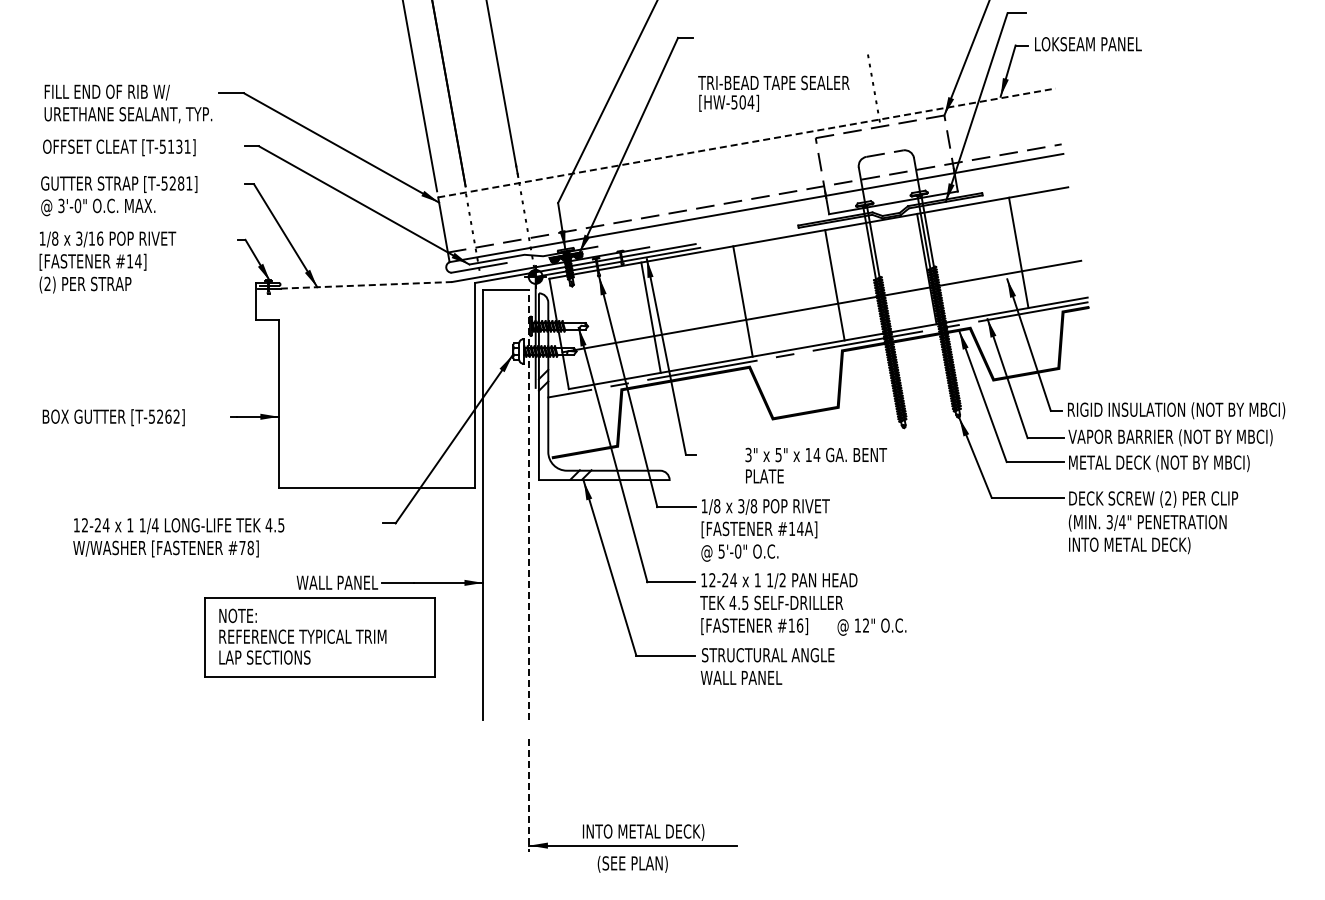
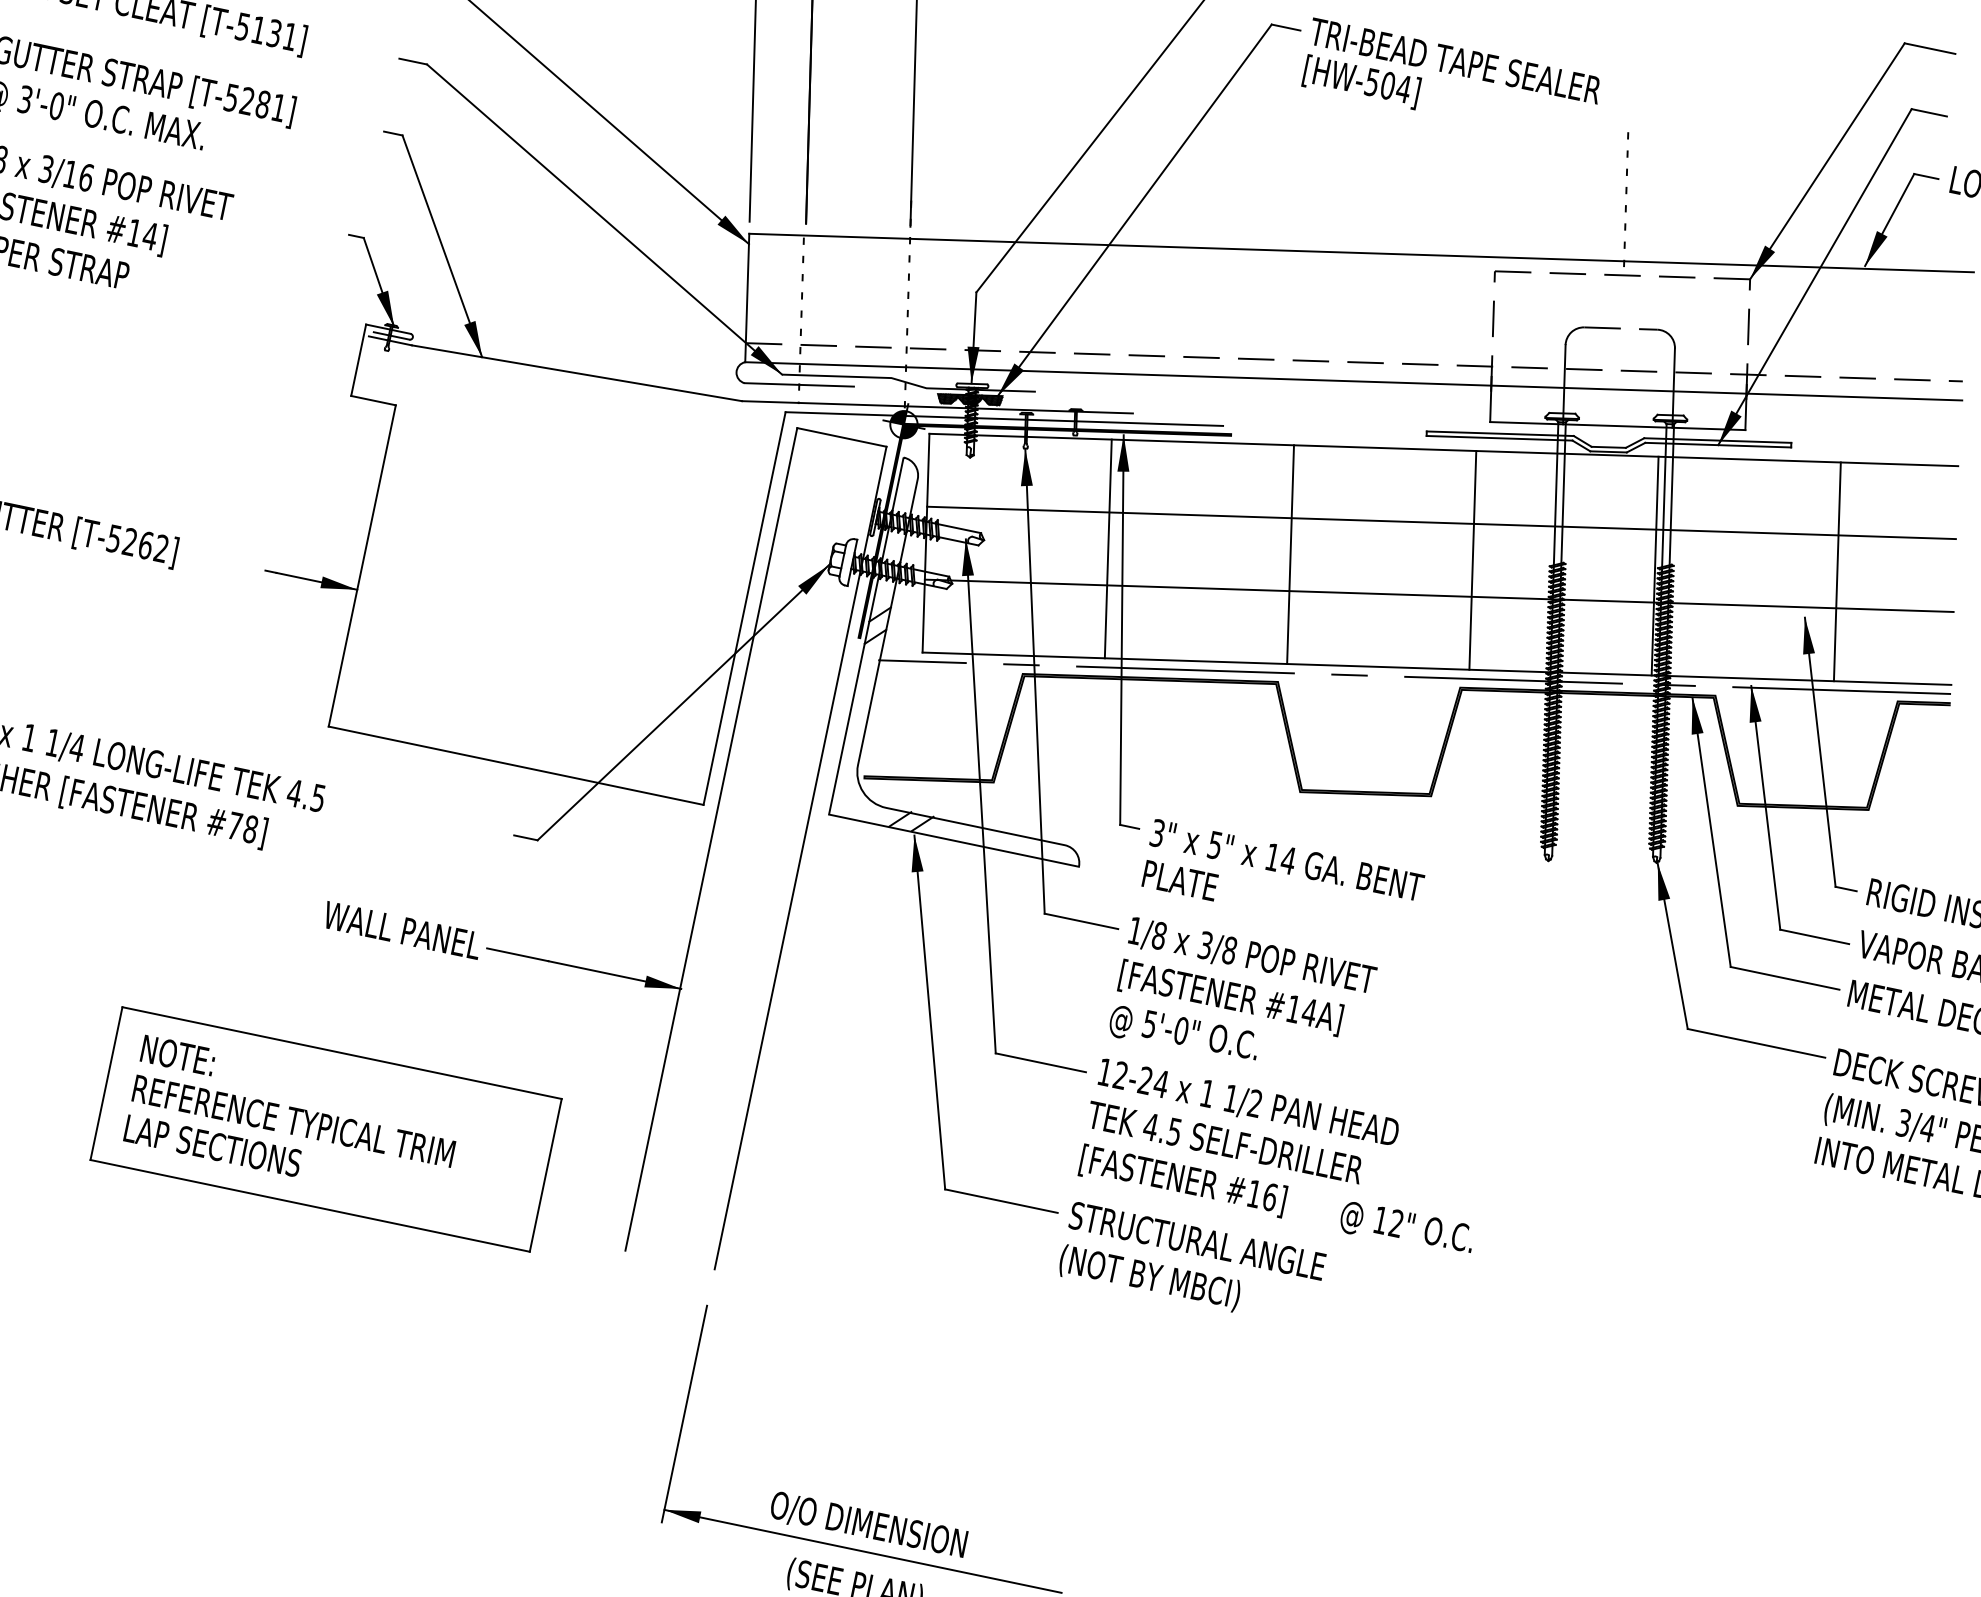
text: (773, 93) -> (1450, 81), moved
line: (747, 142) -> (1362, 252), dashed -> solid
line: (814, 269) -> (1440, 521), added
line: (366, 285) -> (576, 373), dashed -> solid
text: (816, 465) -> (1283, 880), moved
line: (529, 504) -> (801, 857), dashed -> solid
part: (319, 637) -> (325, 1129), moved
text: (747, 678) -> (1148, 1277), WALL PANEL -> (NOT BY MBCI)
line: (529, 795) -> (684, 1414), dashed -> solid
text: (643, 832) -> (888, 1530), INTO METAL DECK) -> O/O DIMENSION

